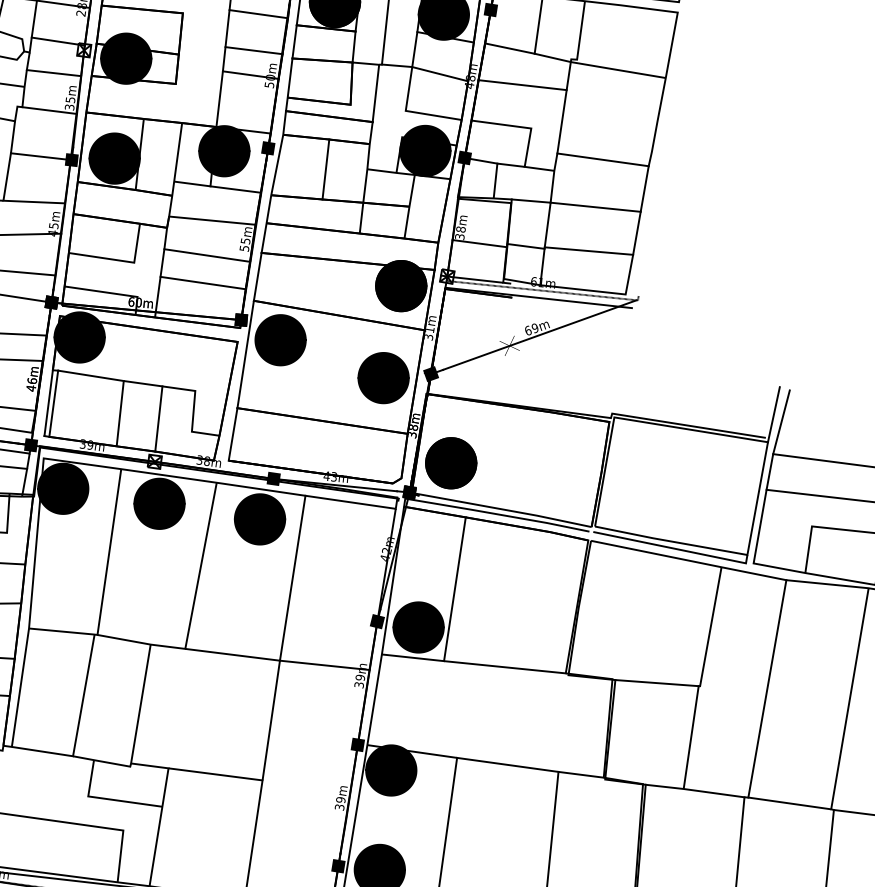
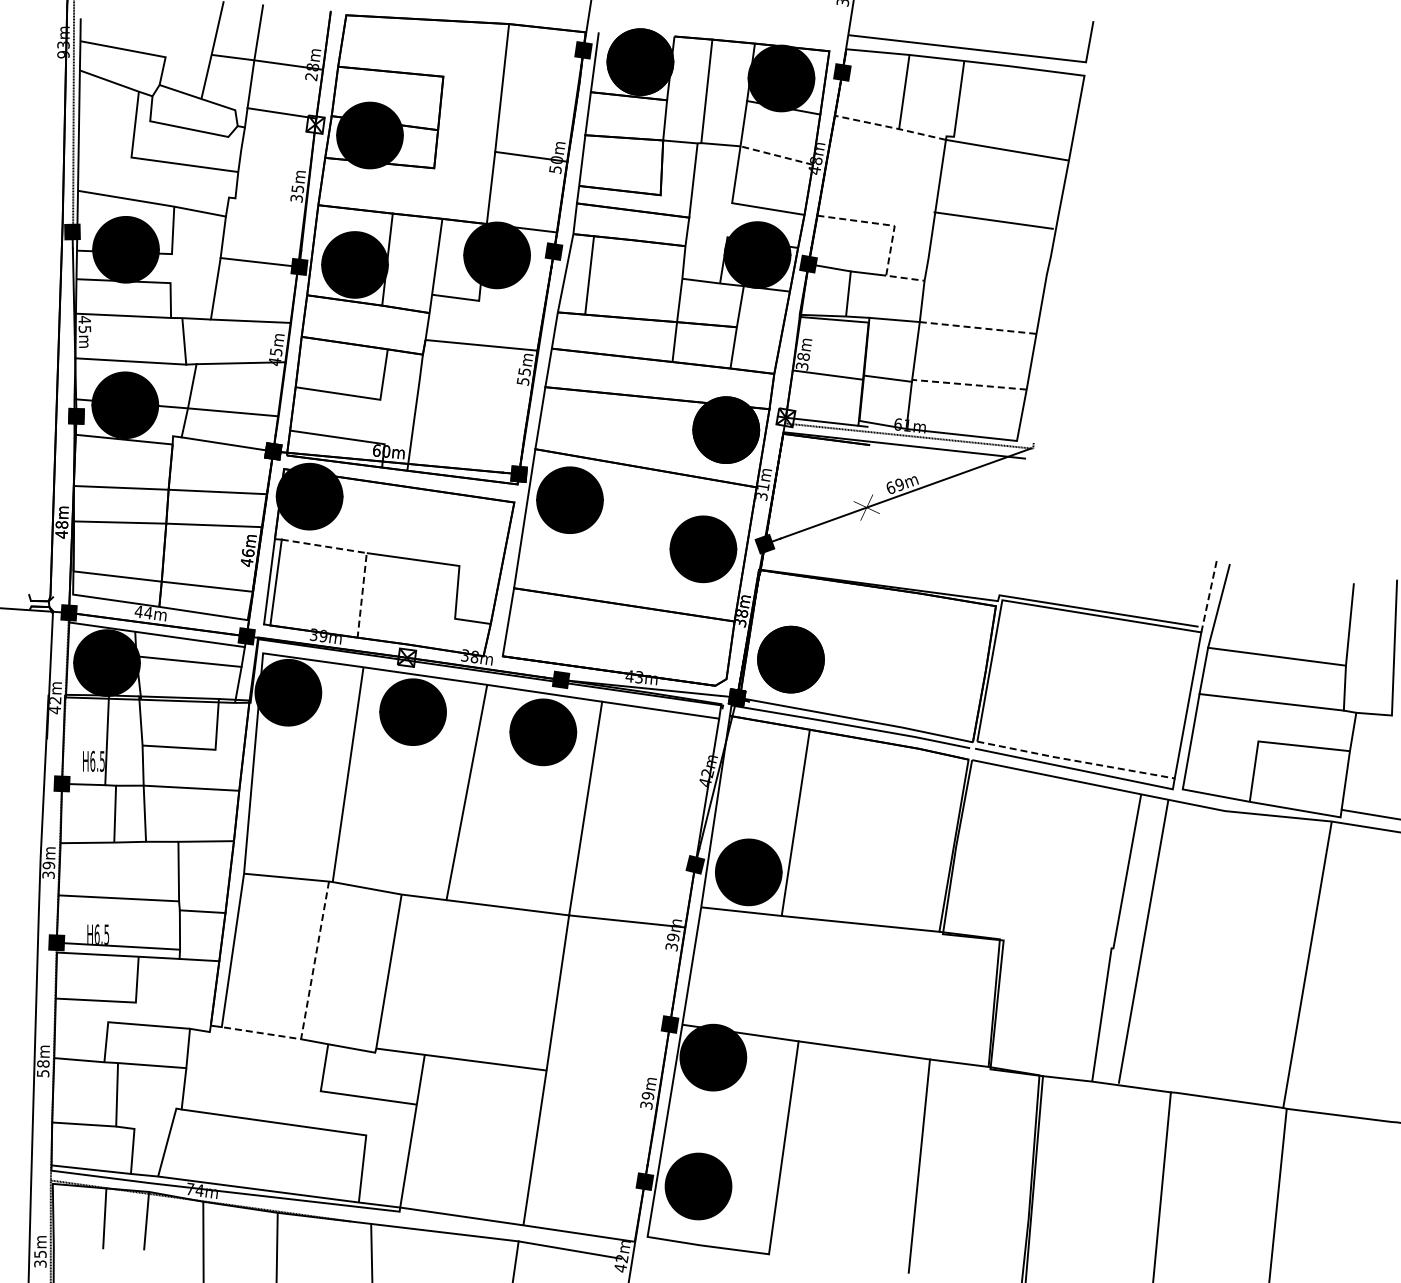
line: (258, 13) -> (541, 77), removed
line: (254, 50) -> (535, 124), removed
line: (528, 52) -> (891, 127), solid -> dashed
line: (54, 73) -> (276, 154), removed
line: (440, 74) -> (776, 155), solid -> dashed
line: (522, 84) -> (883, 169), removed
line: (49, 110) -> (270, 202), removed
line: (530, 132) -> (893, 231), solid -> dashed
line: (602, 159) -> (993, 220), moved
line: (325, 169) -> (589, 274), moved
line: (235, 189) -> (511, 304), removed
line: (595, 206) -> (978, 327), solid -> dashed
line: (588, 250) -> (968, 384), solid -> dashed
line: (206, 255) -> (474, 390), removed
line: (203, 283) -> (469, 426), removed
line: (123, 381) -> (366, 553), solid -> dashed
line: (774, 414) -> (1209, 596), solid -> dashed
line: (158, 419) -> (411, 602), removed
line: (670, 541) -> (1075, 760), solid -> dashed
line: (656, 683) -> (1057, 944), removed
line: (767, 688) -> (1143, 941), moved
line: (78, 727) -> (307, 1001), solid -> dashed

